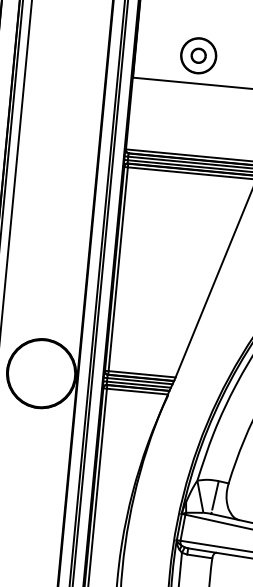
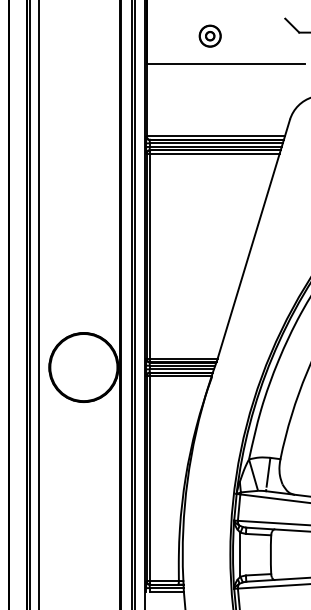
part: (197, 54) -> (209, 35), size x0.6

